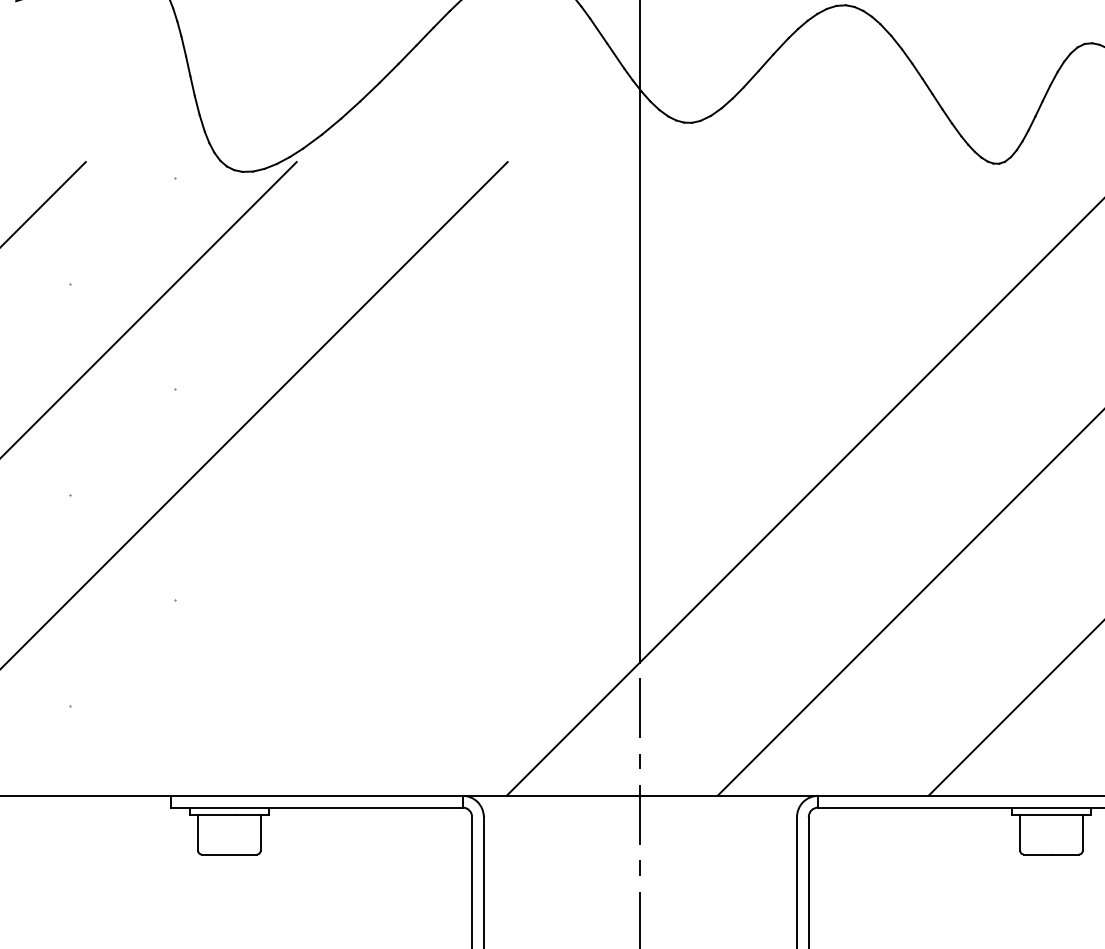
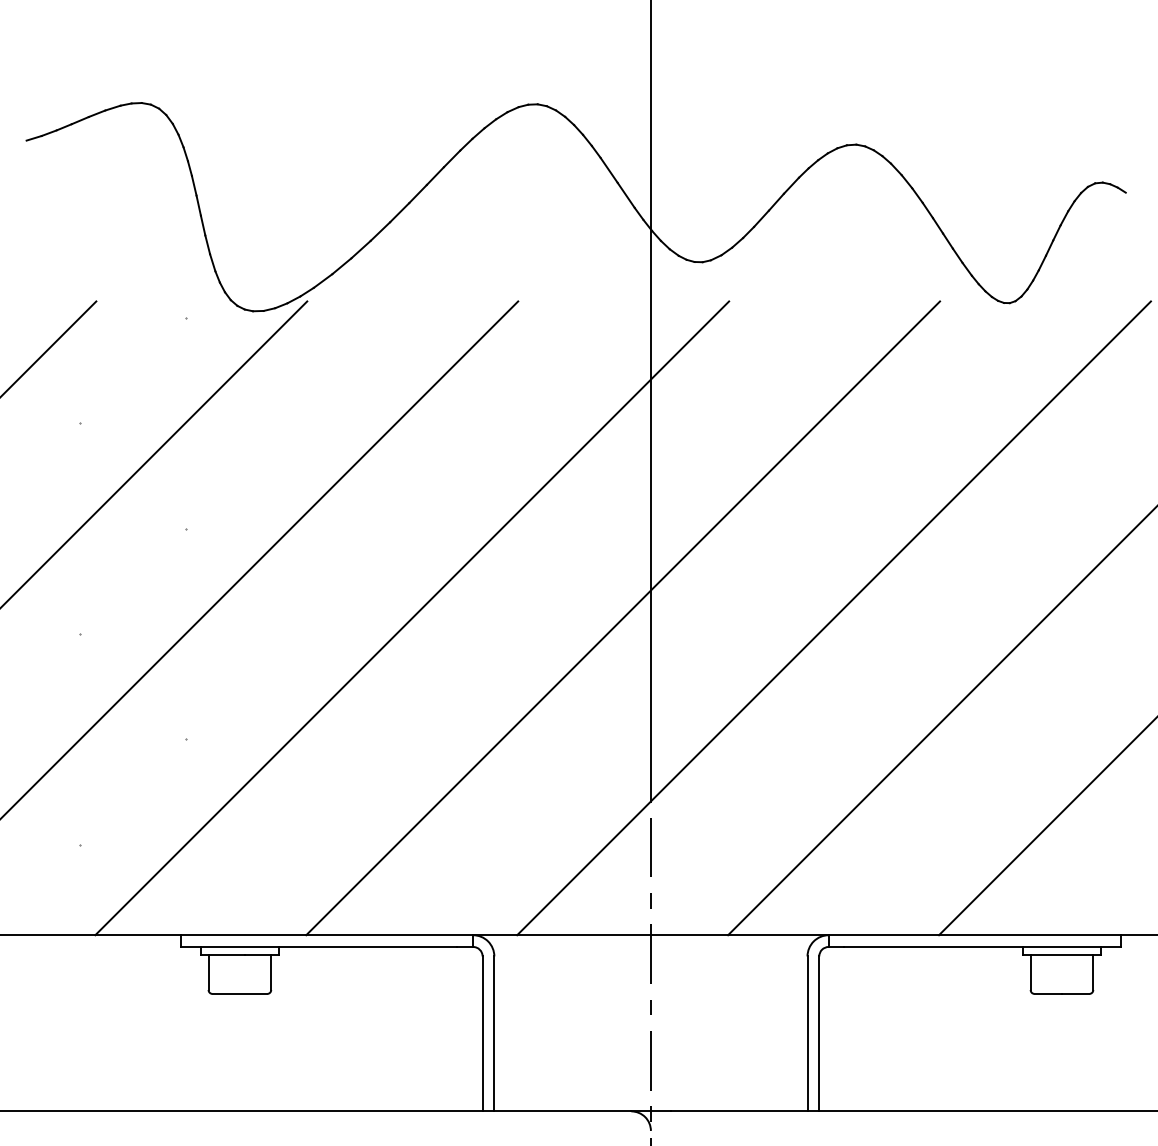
line: (402, 479) -> (412, 618), added
line: (613, 479) -> (623, 618), added

